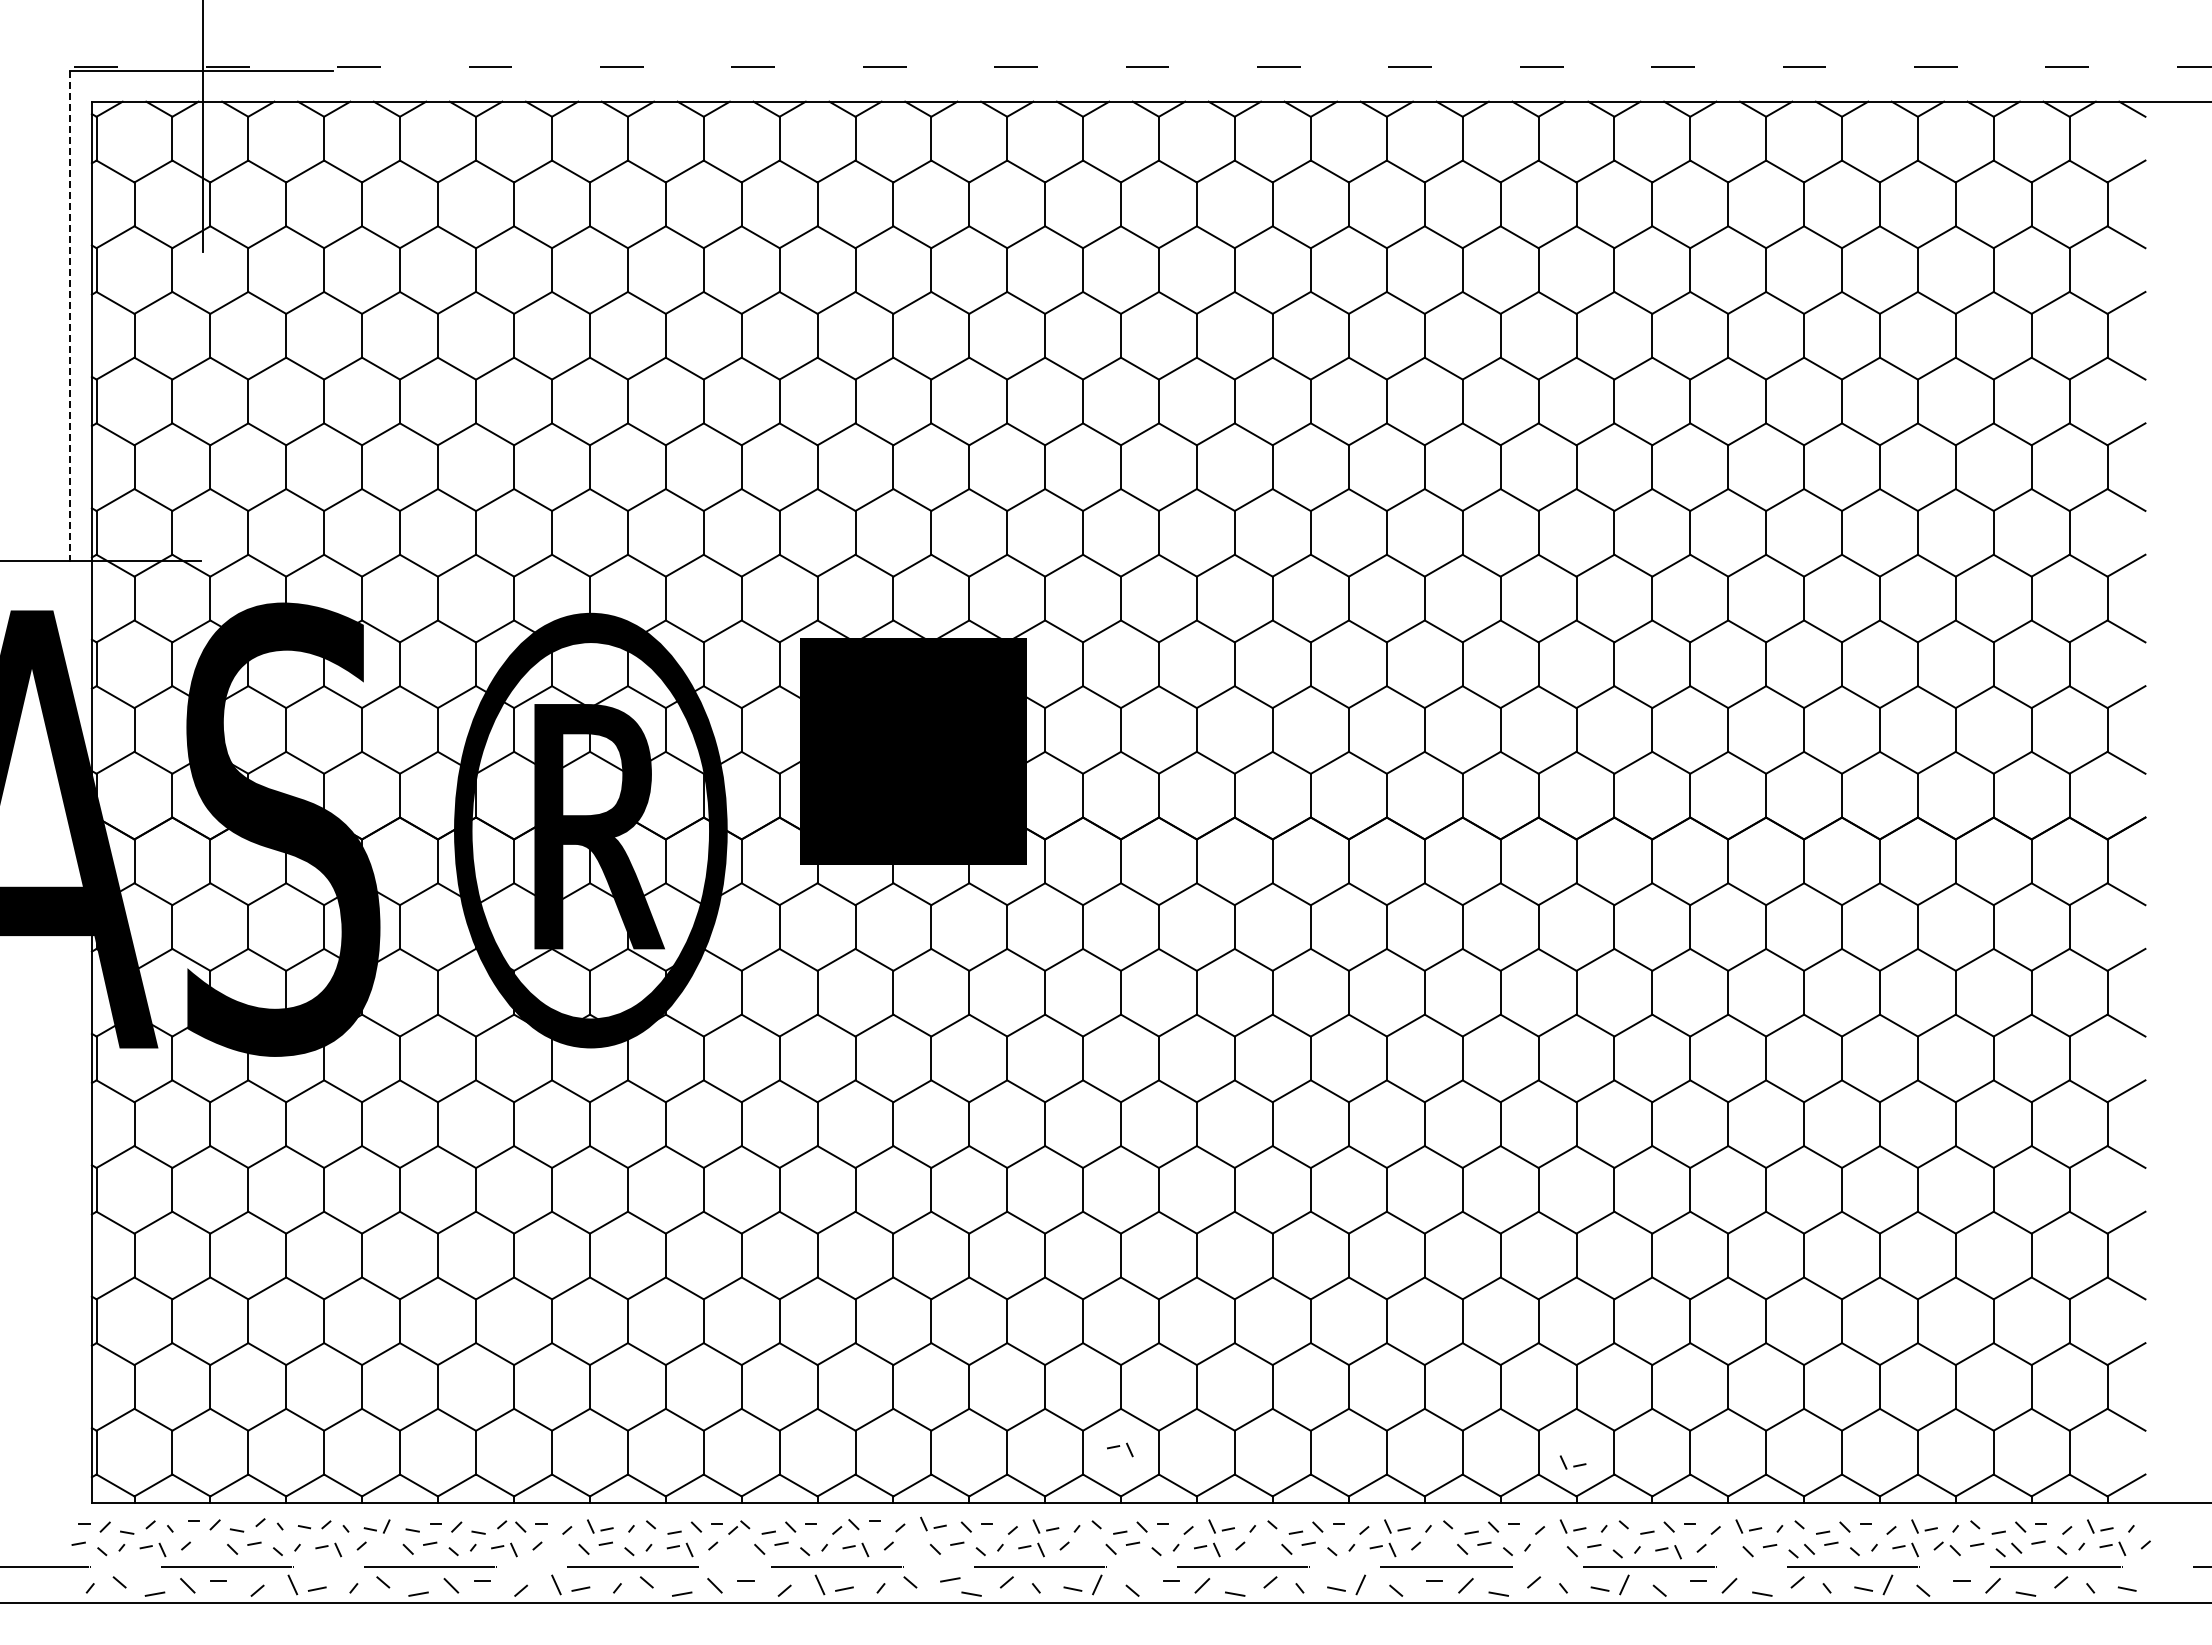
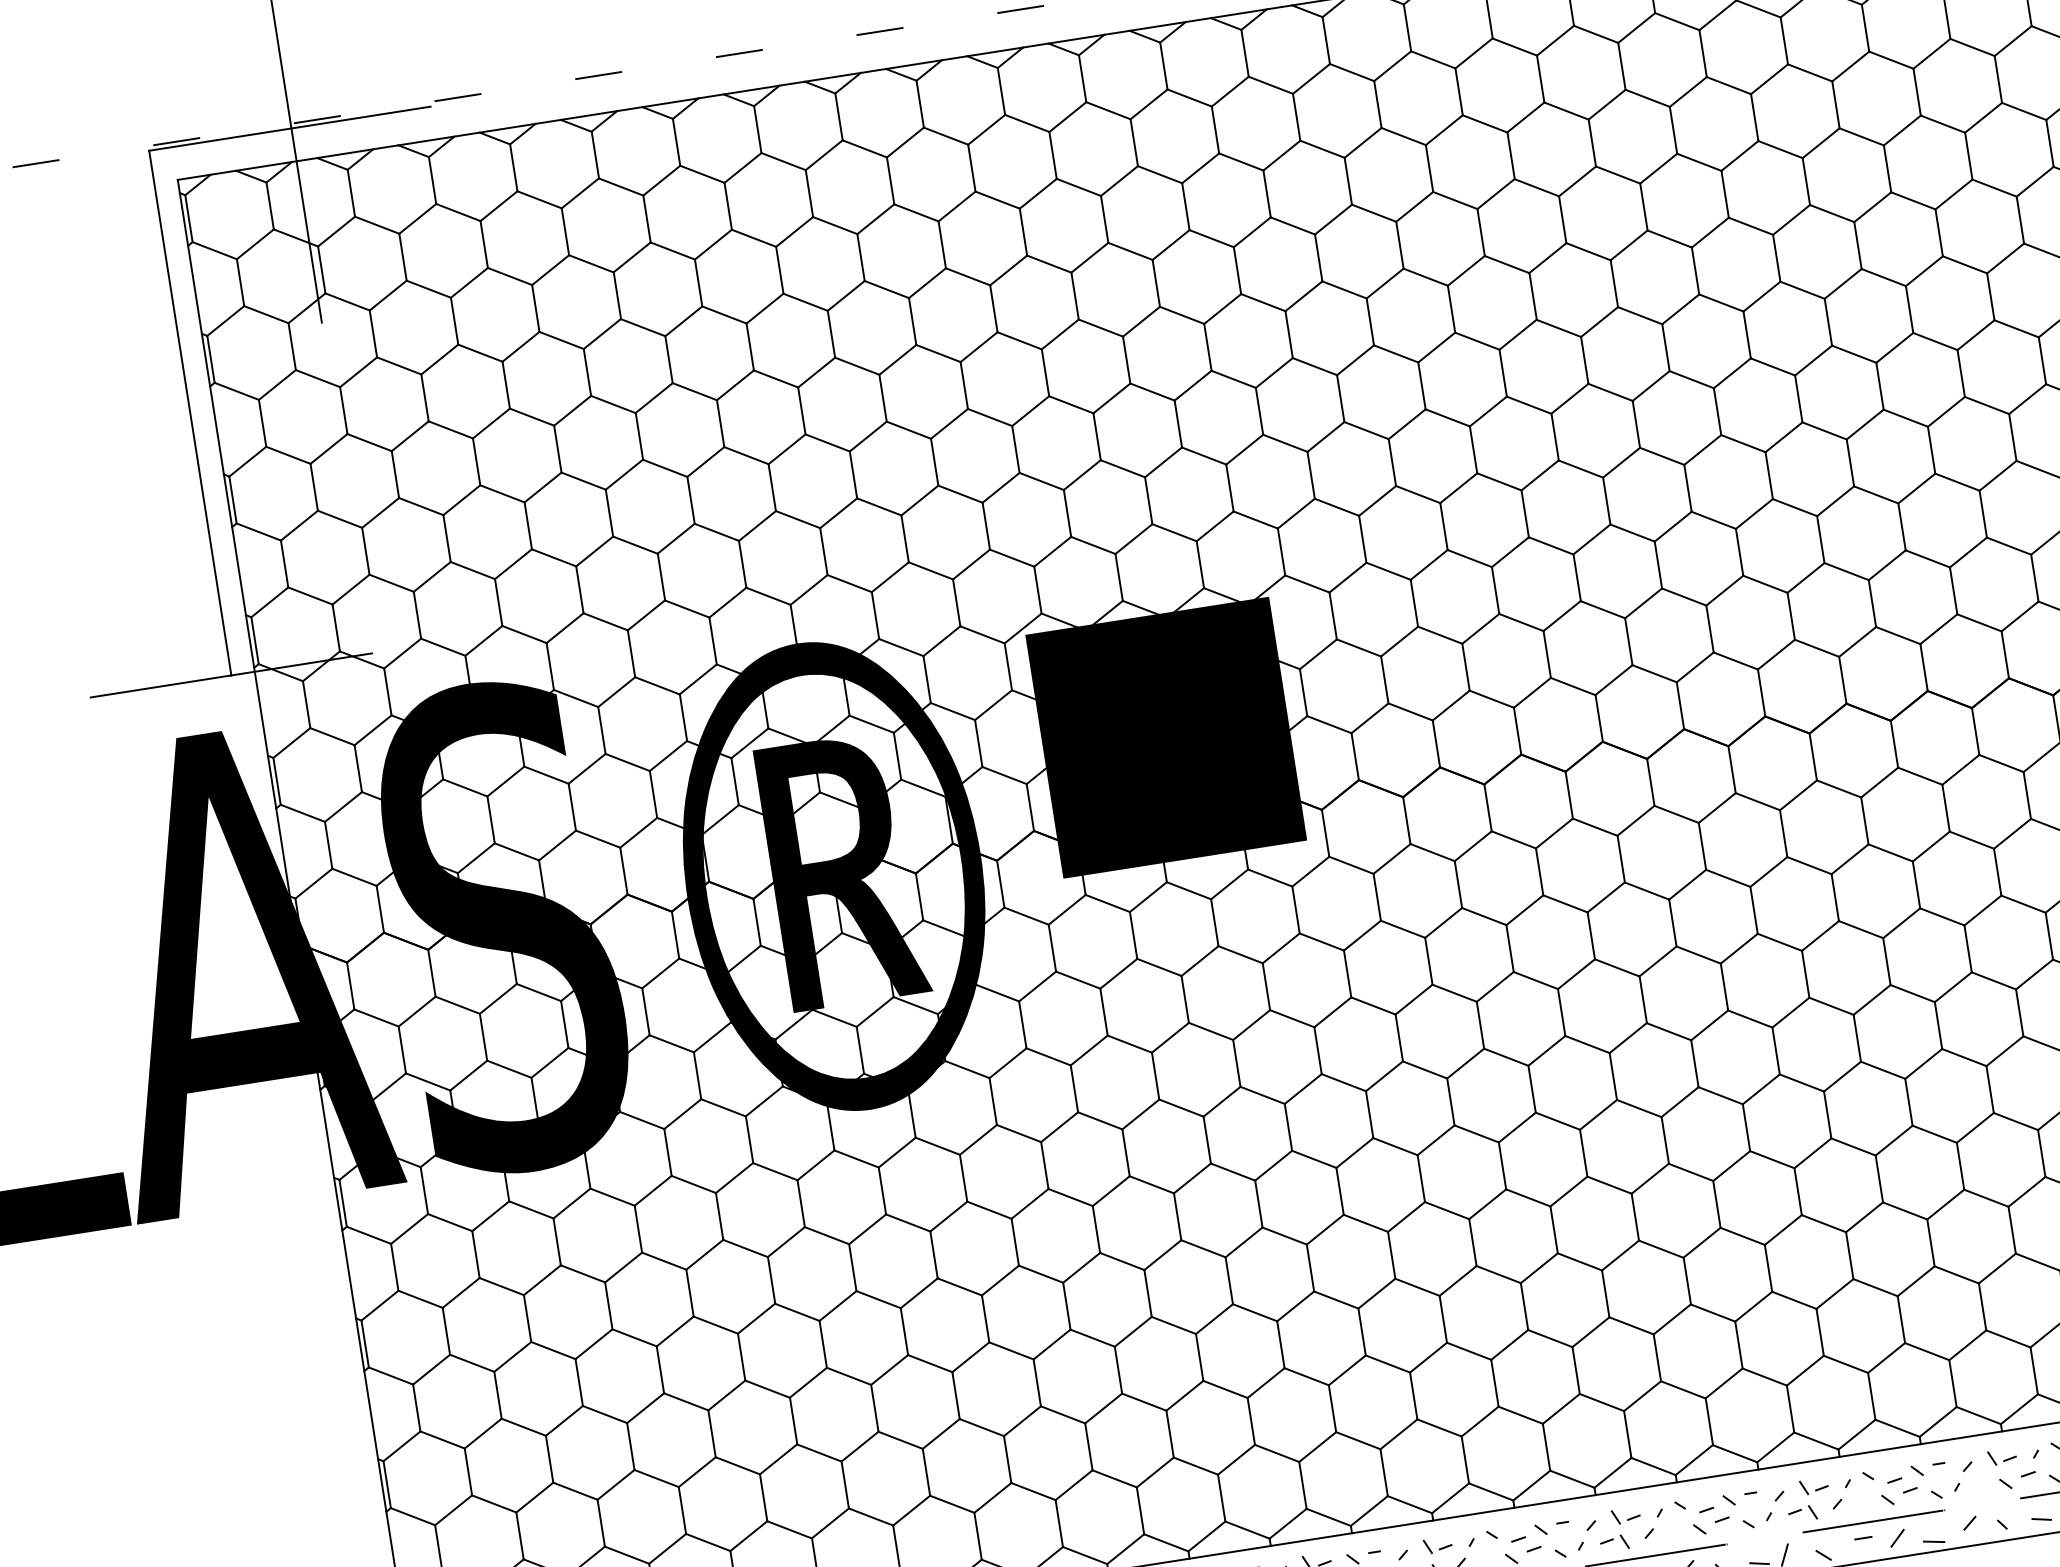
line: (70, 316) -> (190, 413), dashed -> solid
part: (1120, 1449) -> (1504, 1450), removed
part: (1572, 1462) -> (1990, 1388), removed

